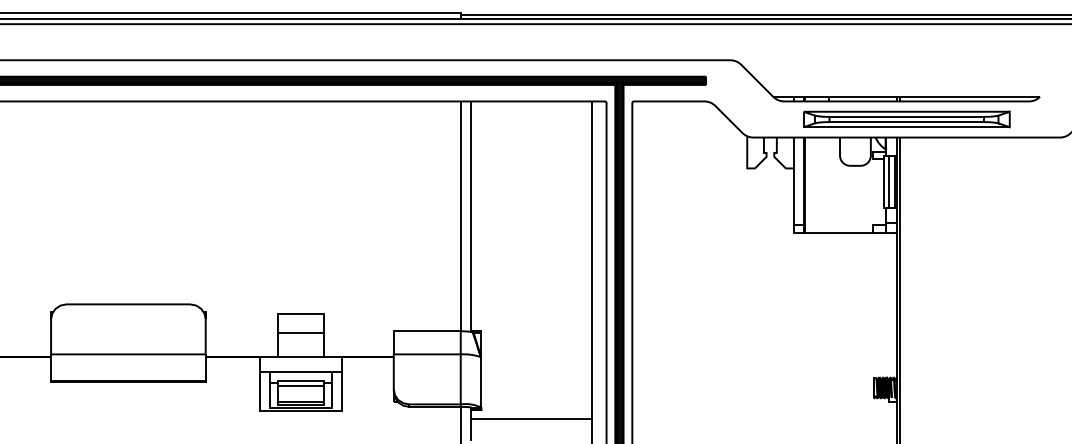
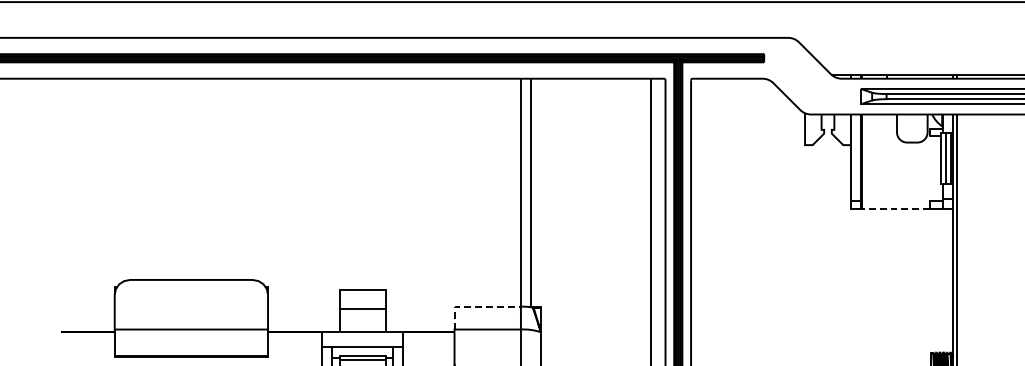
line: (838, 232) -> (895, 208), solid -> dashed
line: (414, 331) -> (475, 306), solid -> dashed

